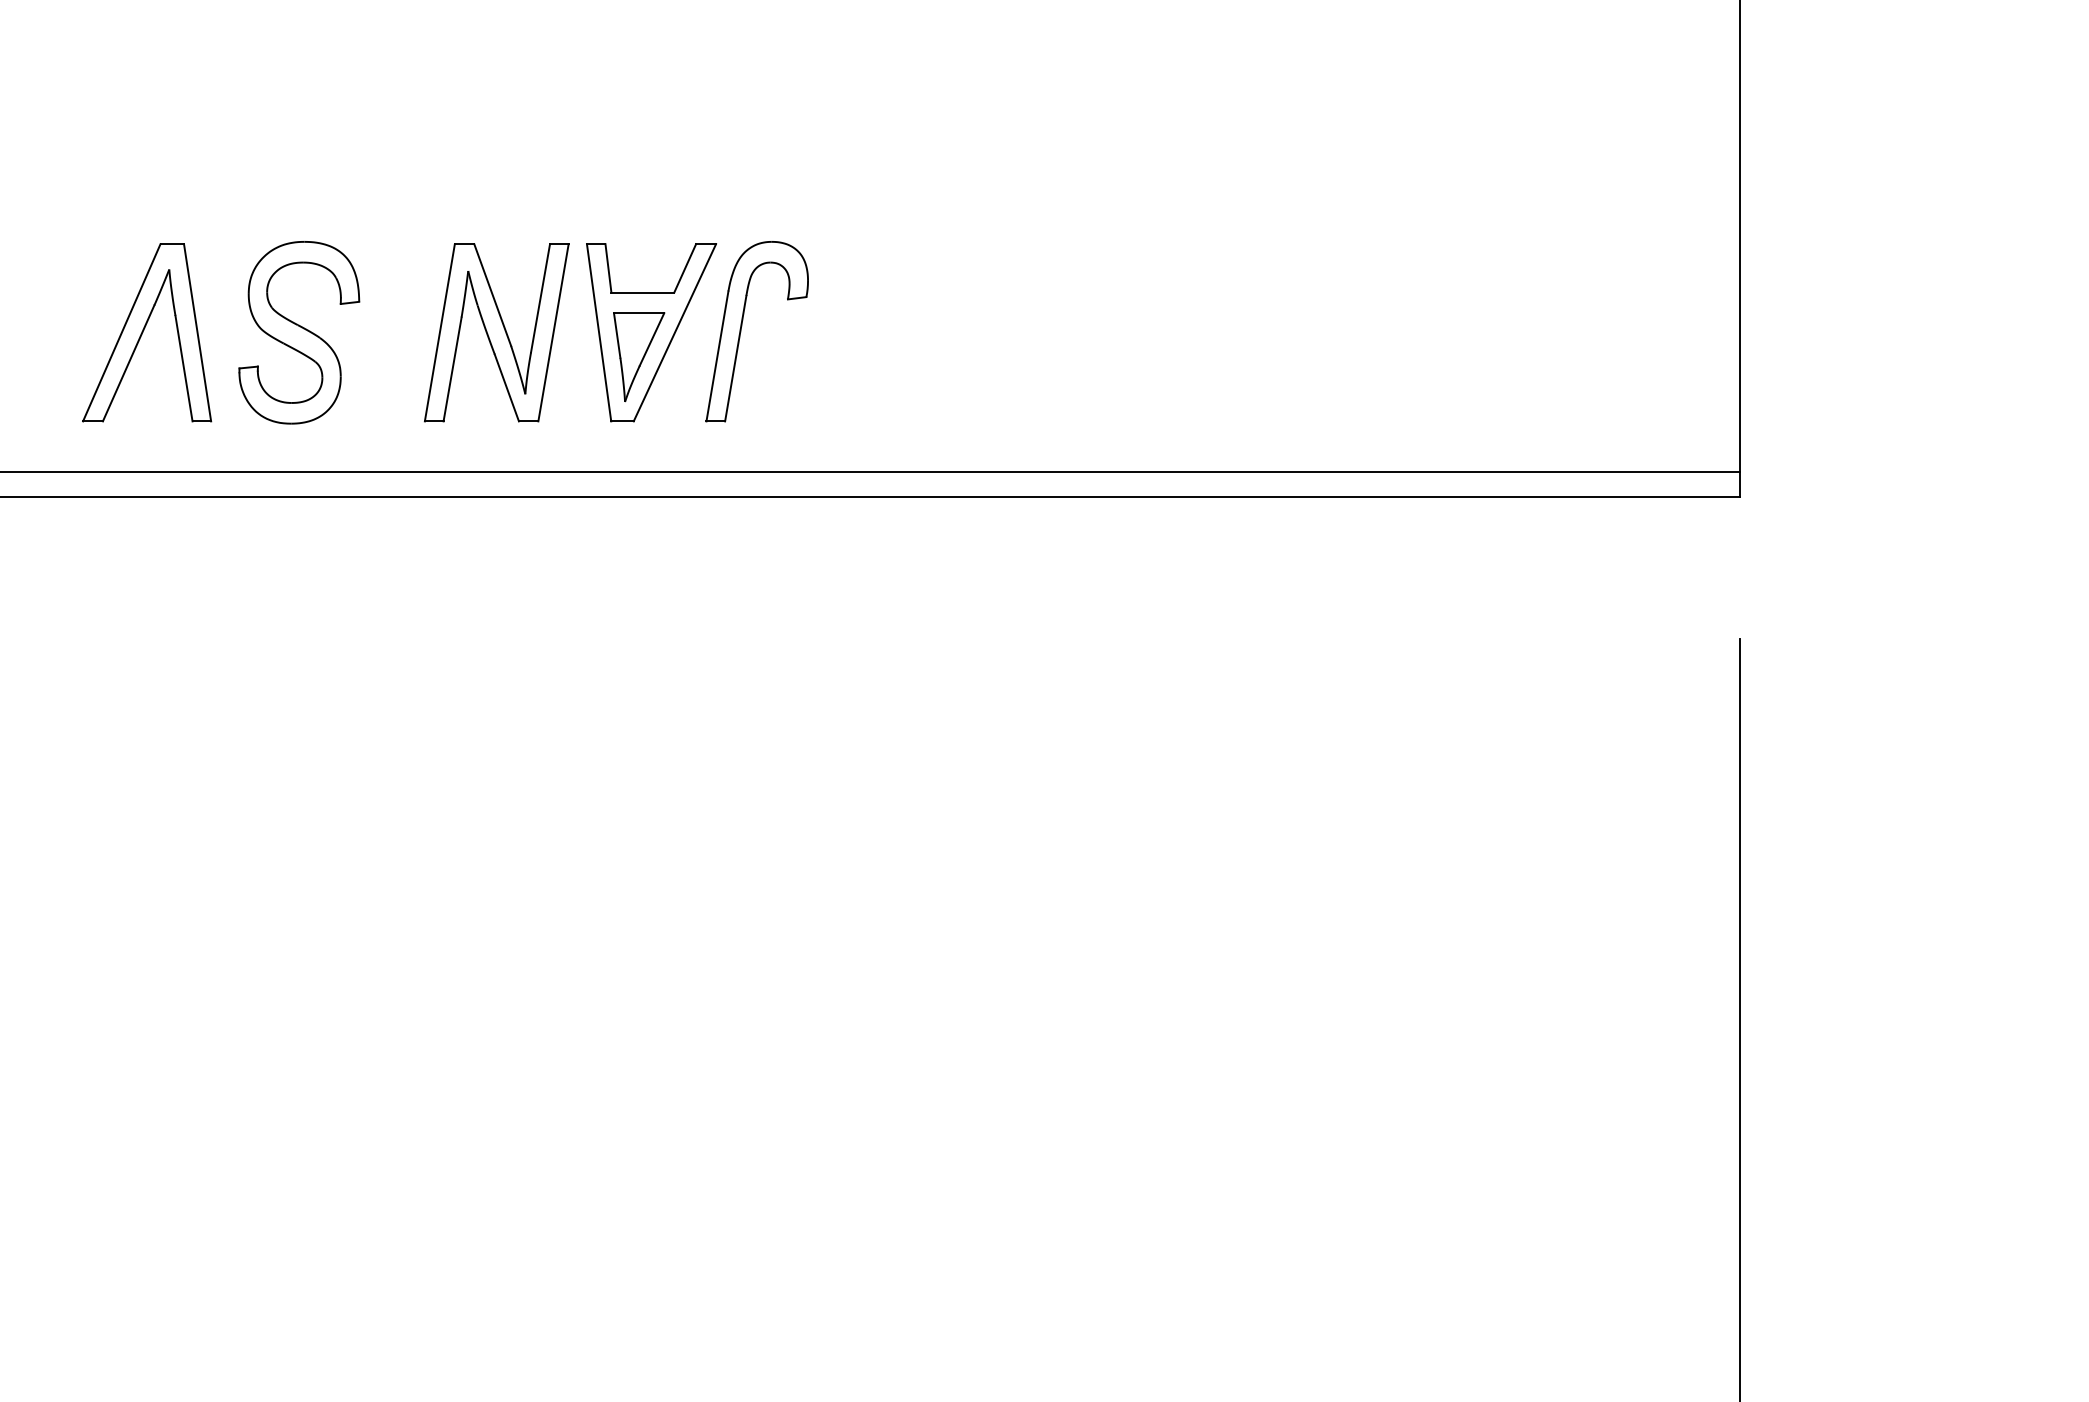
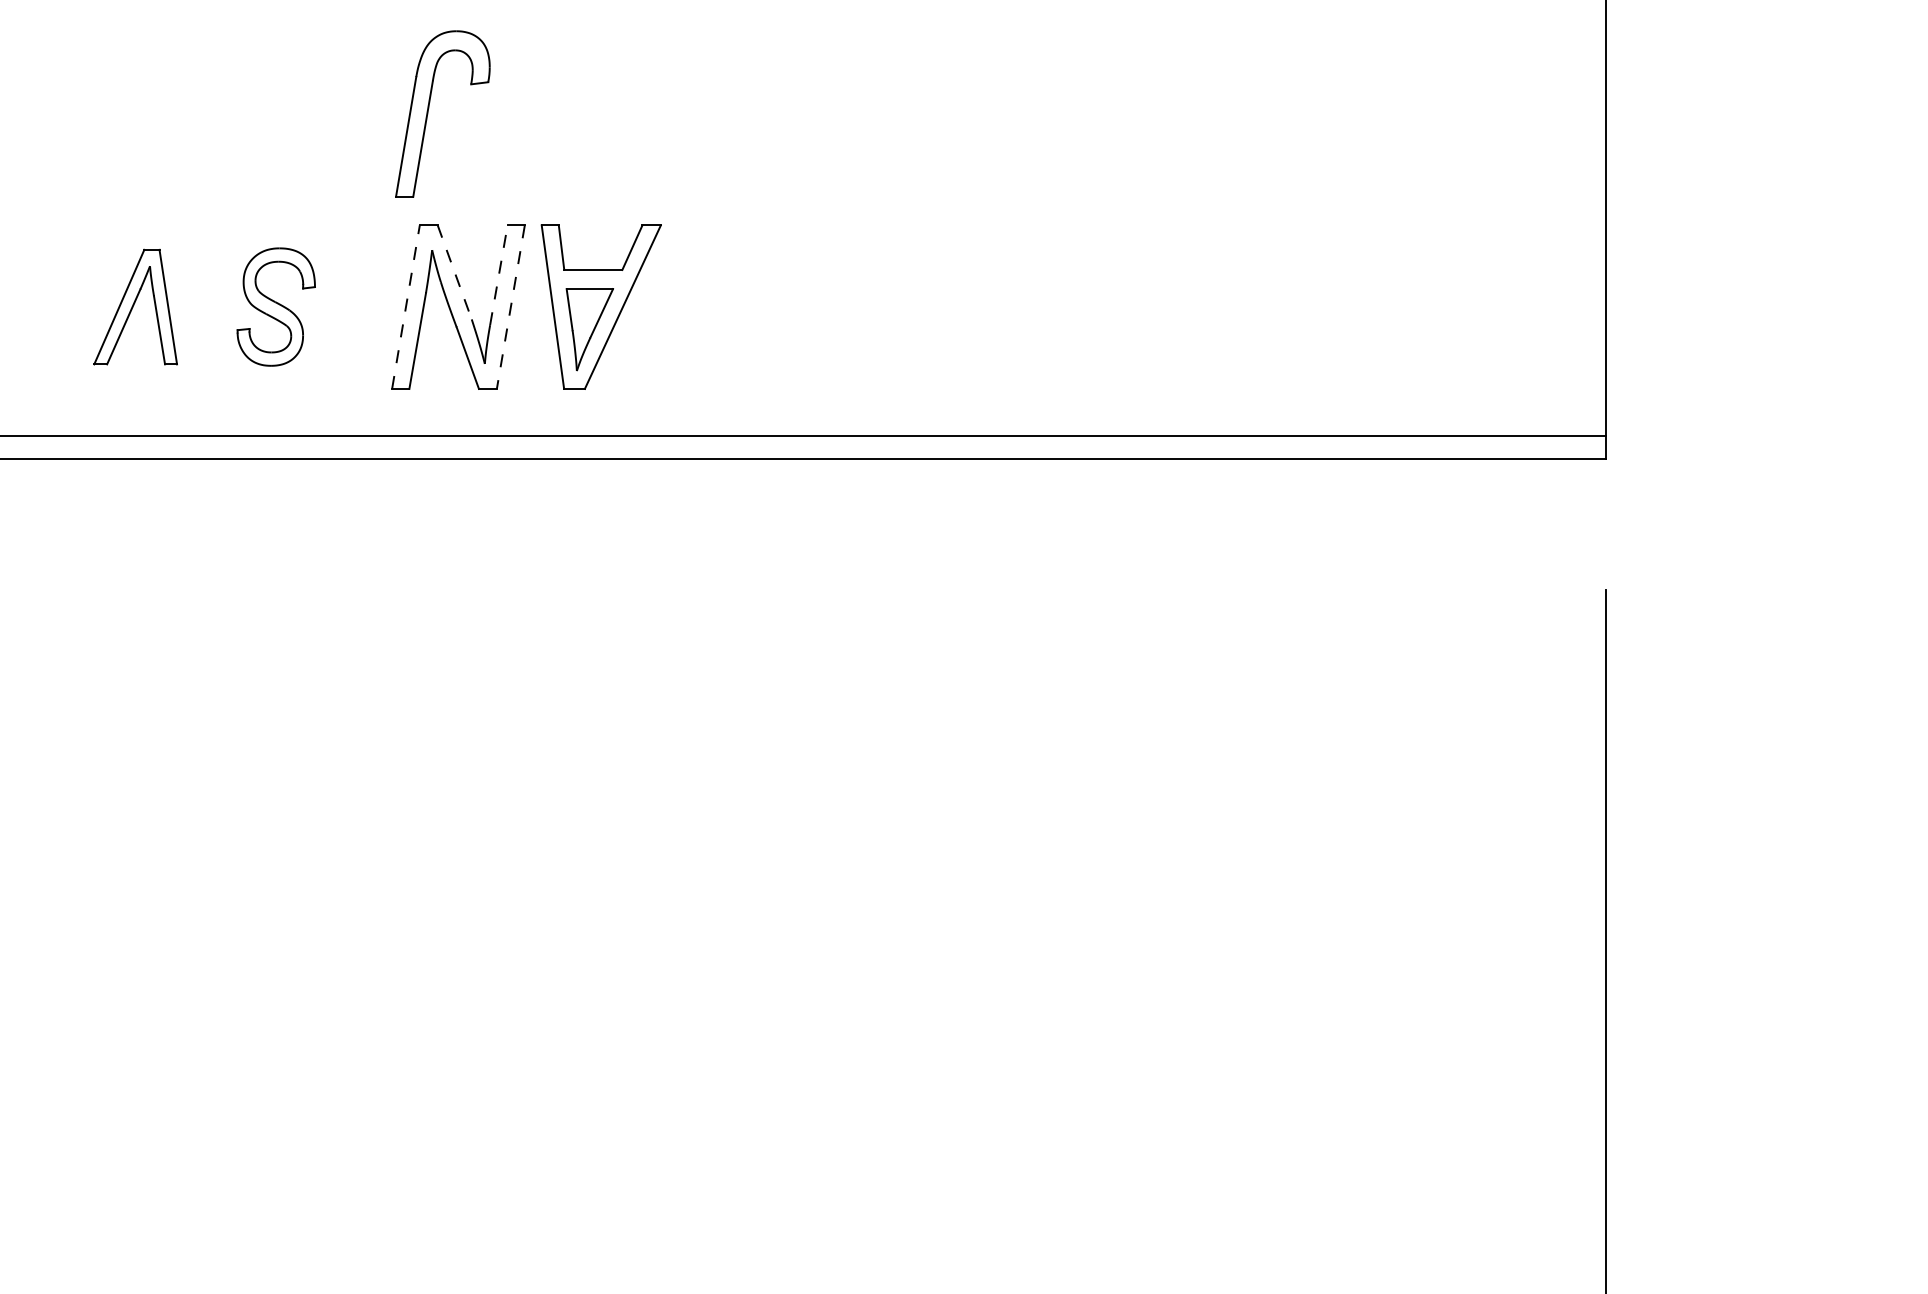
line: (492, 295) -> (454, 272), solid -> dashed
line: (540, 298) -> (498, 275), solid -> dashed
part: (742, 325) -> (429, 108), moved
part: (146, 332) -> (135, 306), size x0.7
part: (299, 332) -> (276, 306), size x0.7
line: (439, 333) -> (405, 307), solid -> dashed
line: (553, 333) -> (510, 307), solid -> dashed

